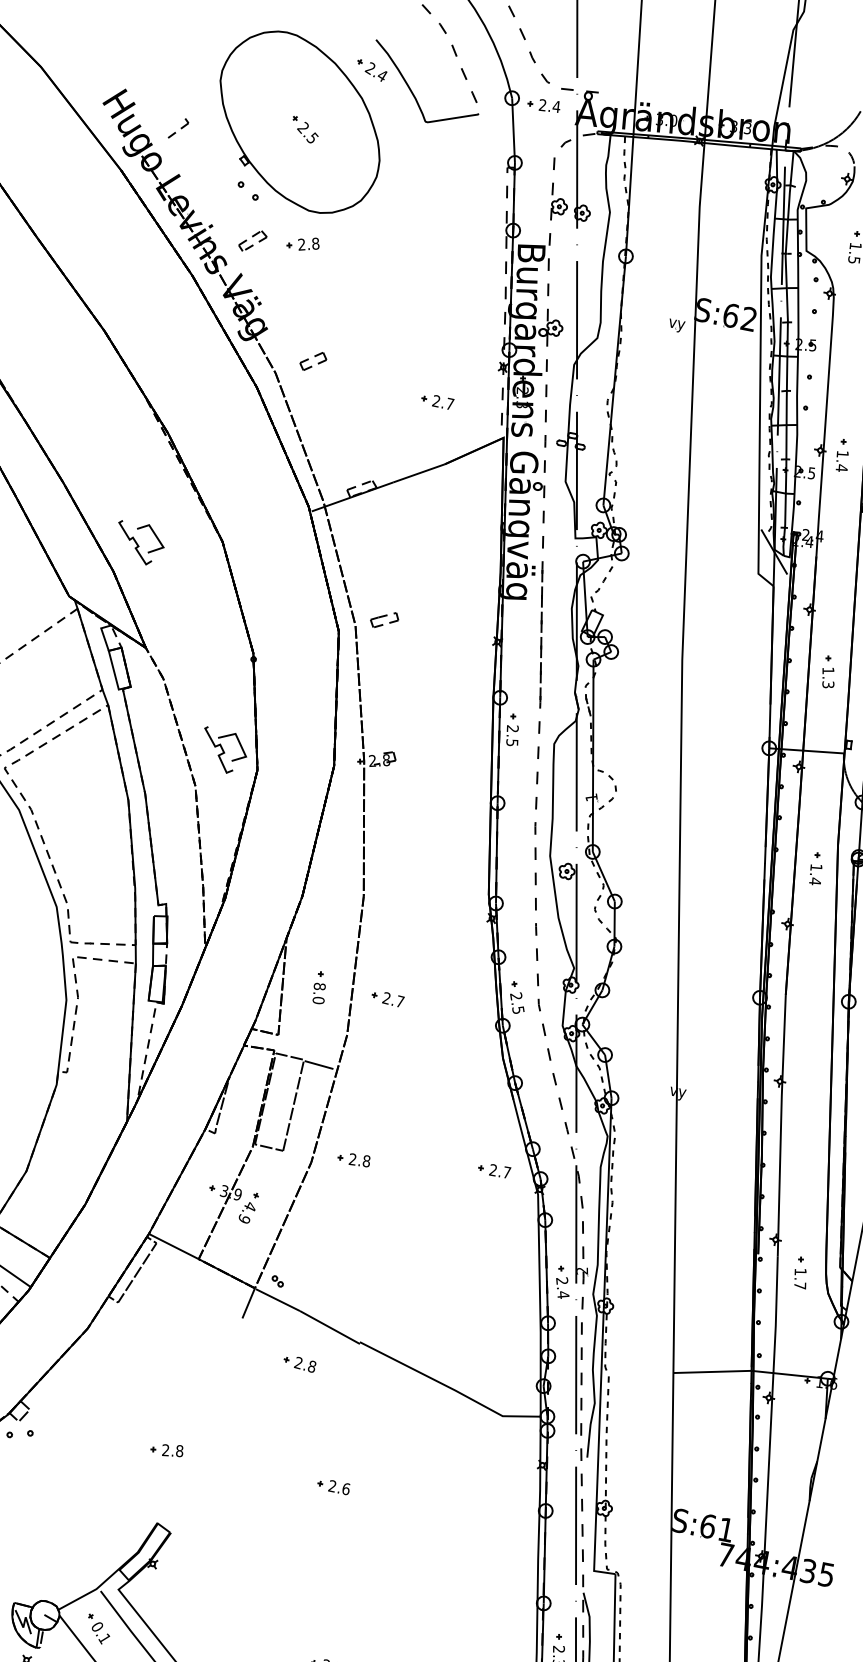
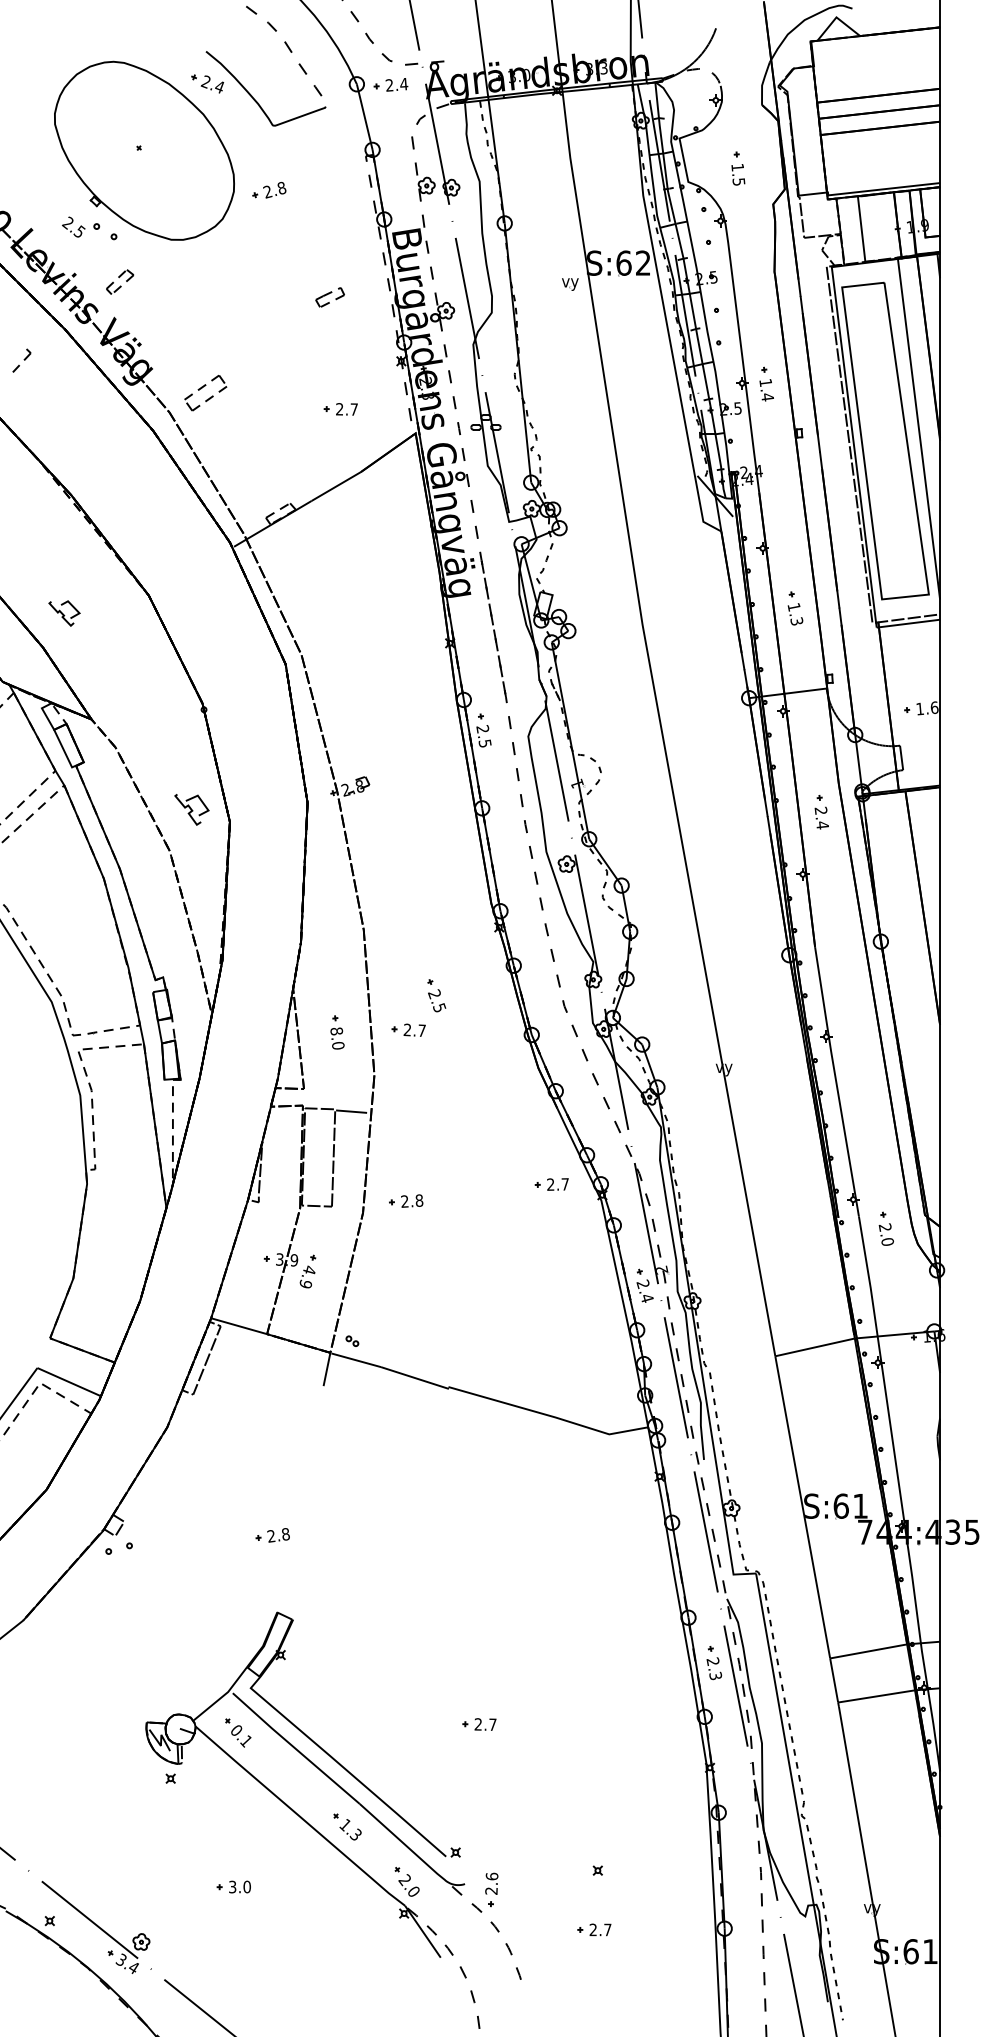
part: (178, 128) -> (21, 360), moved
text: (307, 132) -> (73, 226), moved
part: (303, 243) -> (269, 190), moved
part: (313, 360) -> (205, 392), size x1.6
part: (139, 543) -> (64, 613), size x0.6
part: (383, 619) -> (329, 297), moved
part: (223, 751) -> (191, 809), size x0.7
text: (815, 867) -> (820, 810), 1.4 -> 2.4
part: (517, 997) -> (436, 995), moved
text: (800, 1278) -> (886, 1234), 1.7 -> 2.0
part: (300, 1363) -> (391, 1420), removed
part: (333, 1486) -> (450, 1539), removed

